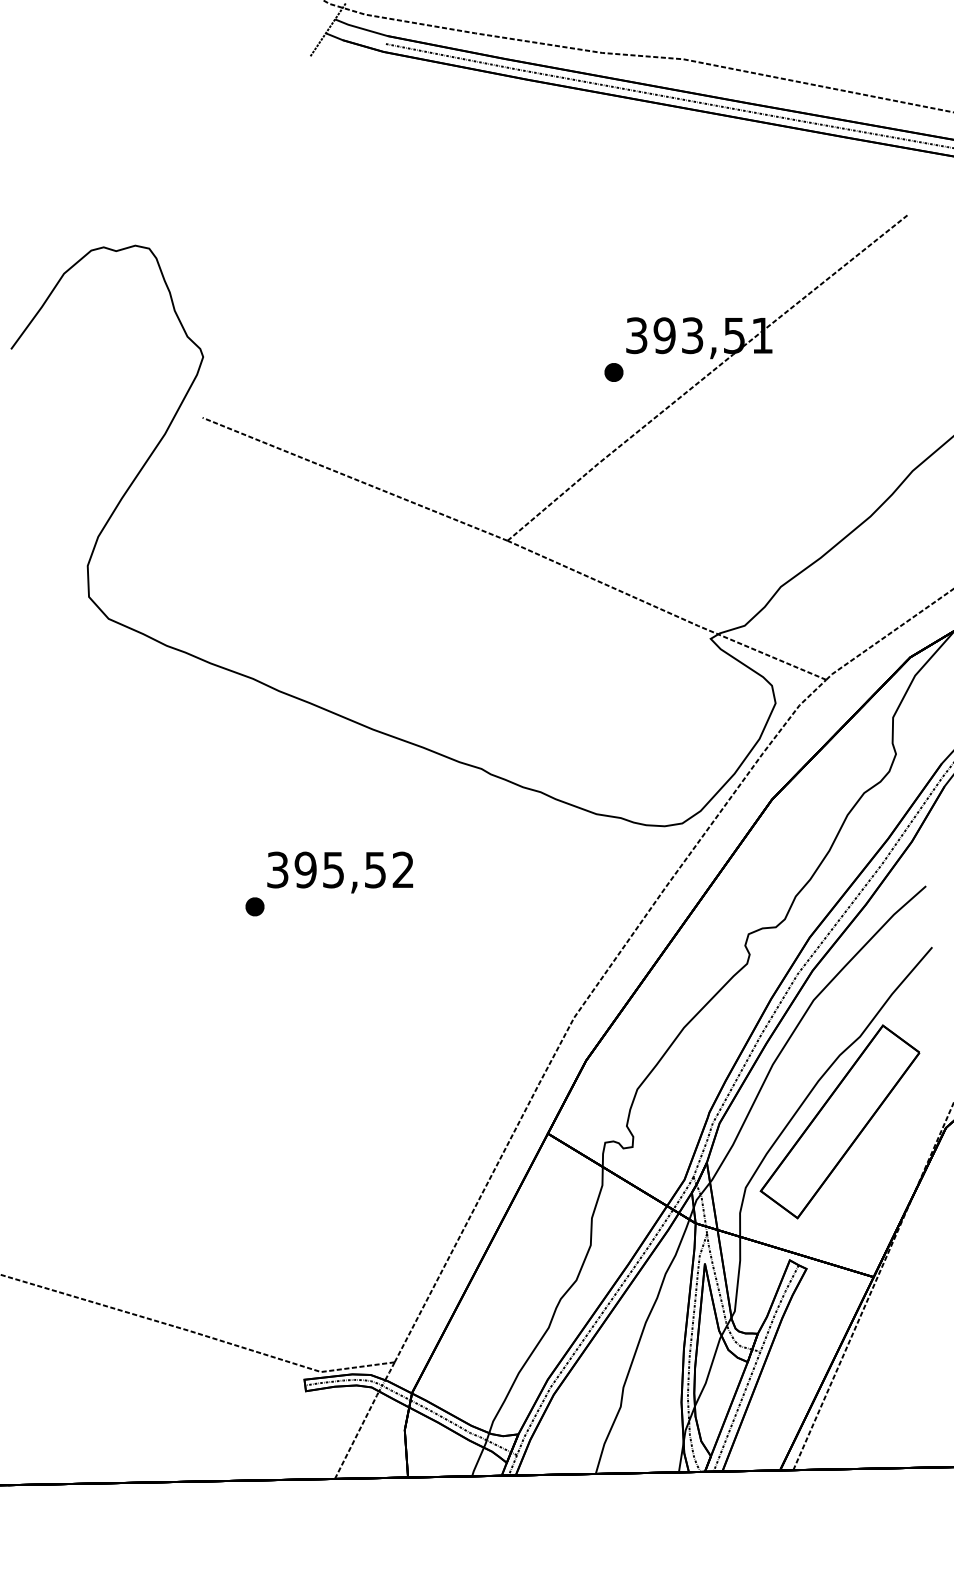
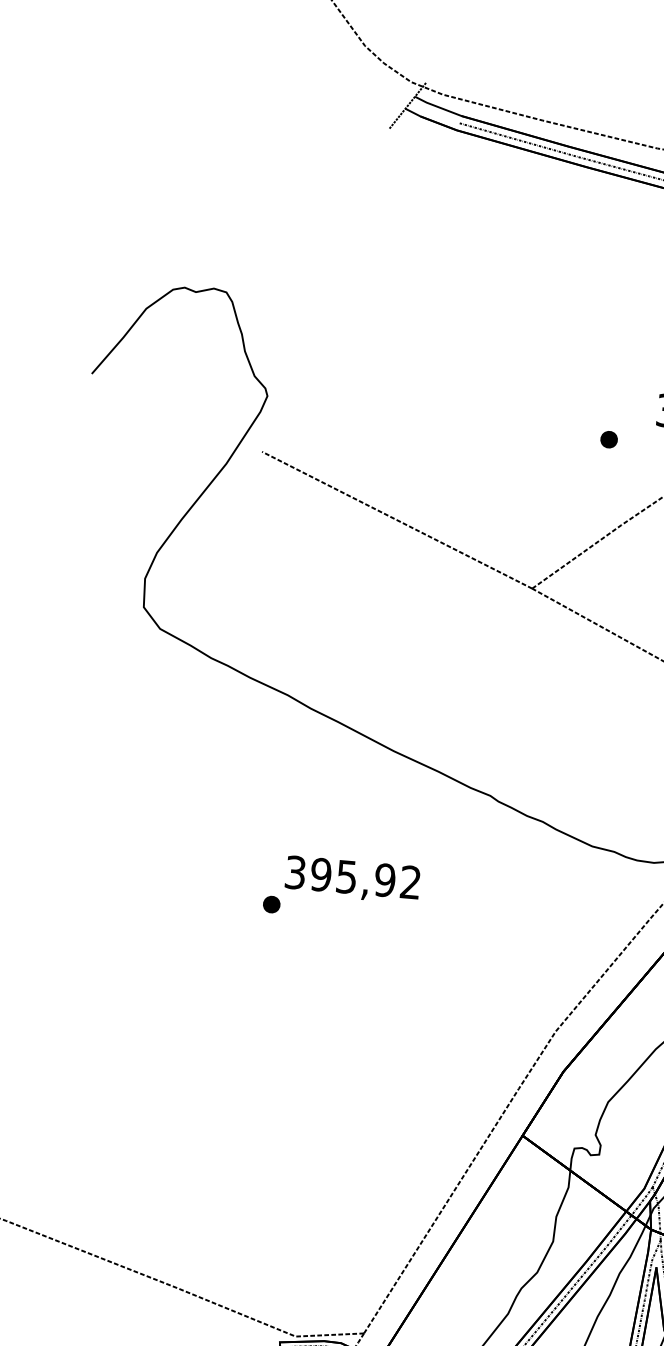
part: (613, 372) -> (608, 439), moved
text: (375, 869) -> (385, 879), 395,52 -> 395,92

